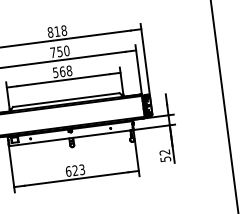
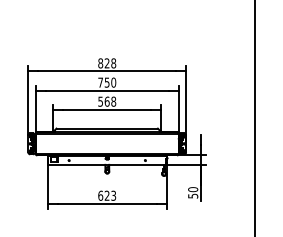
text: (56, 31) -> (106, 63), 818 -> 828
text: (165, 152) -> (193, 189), 52 -> 50

